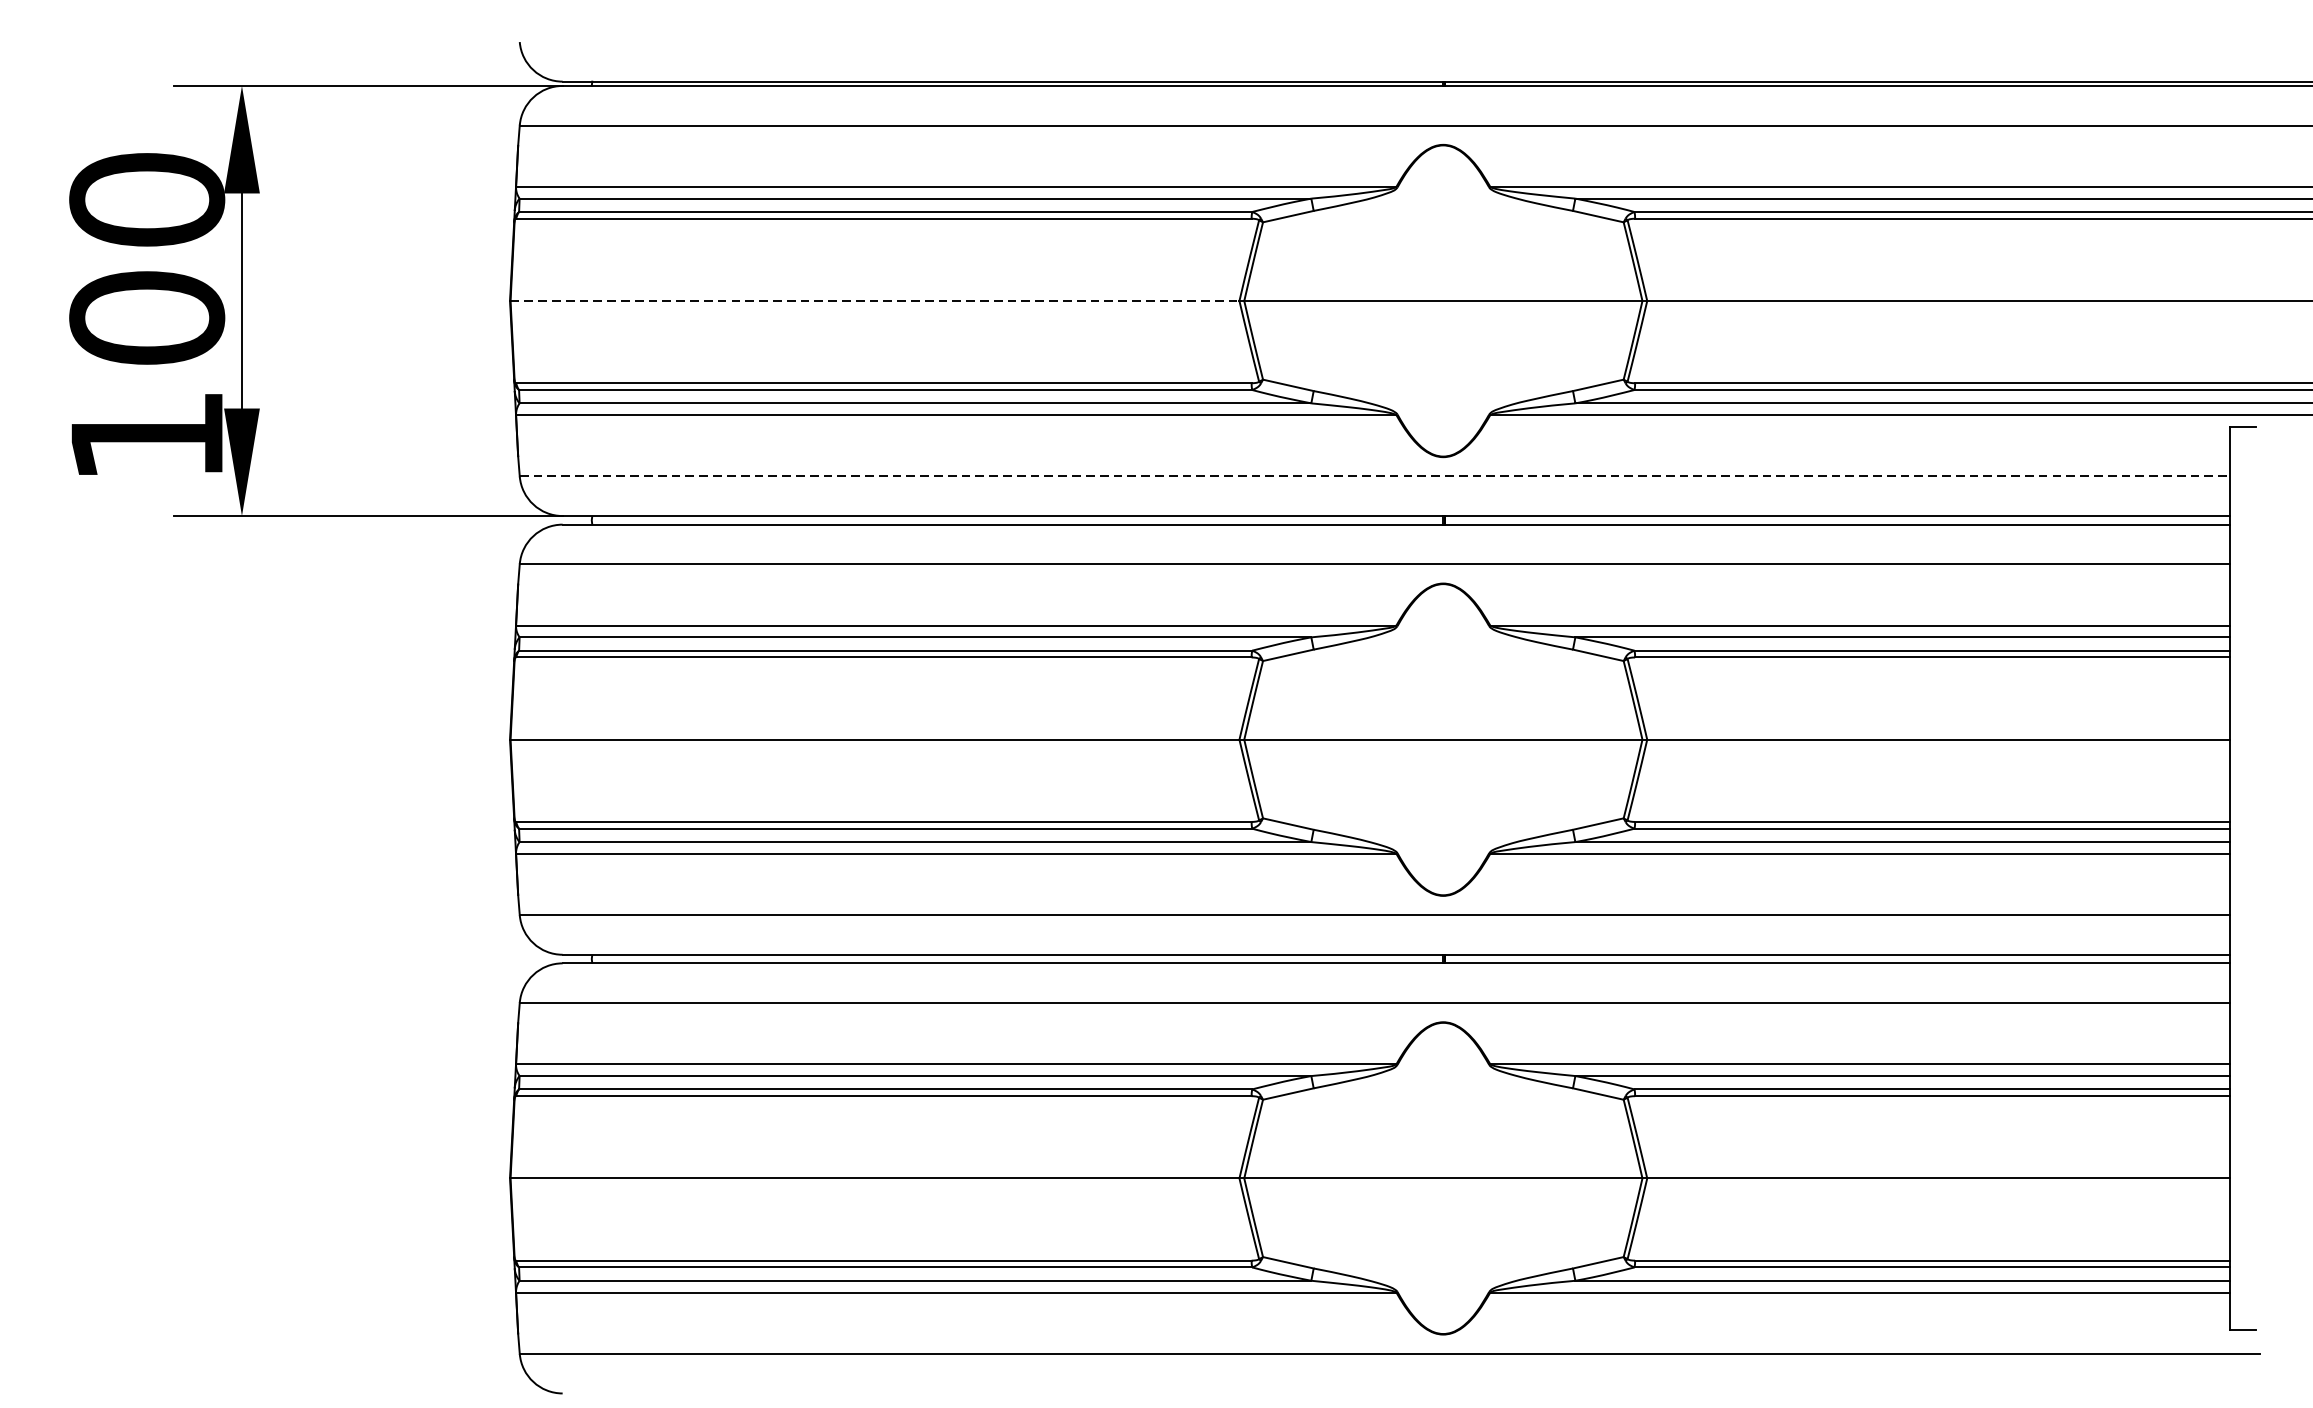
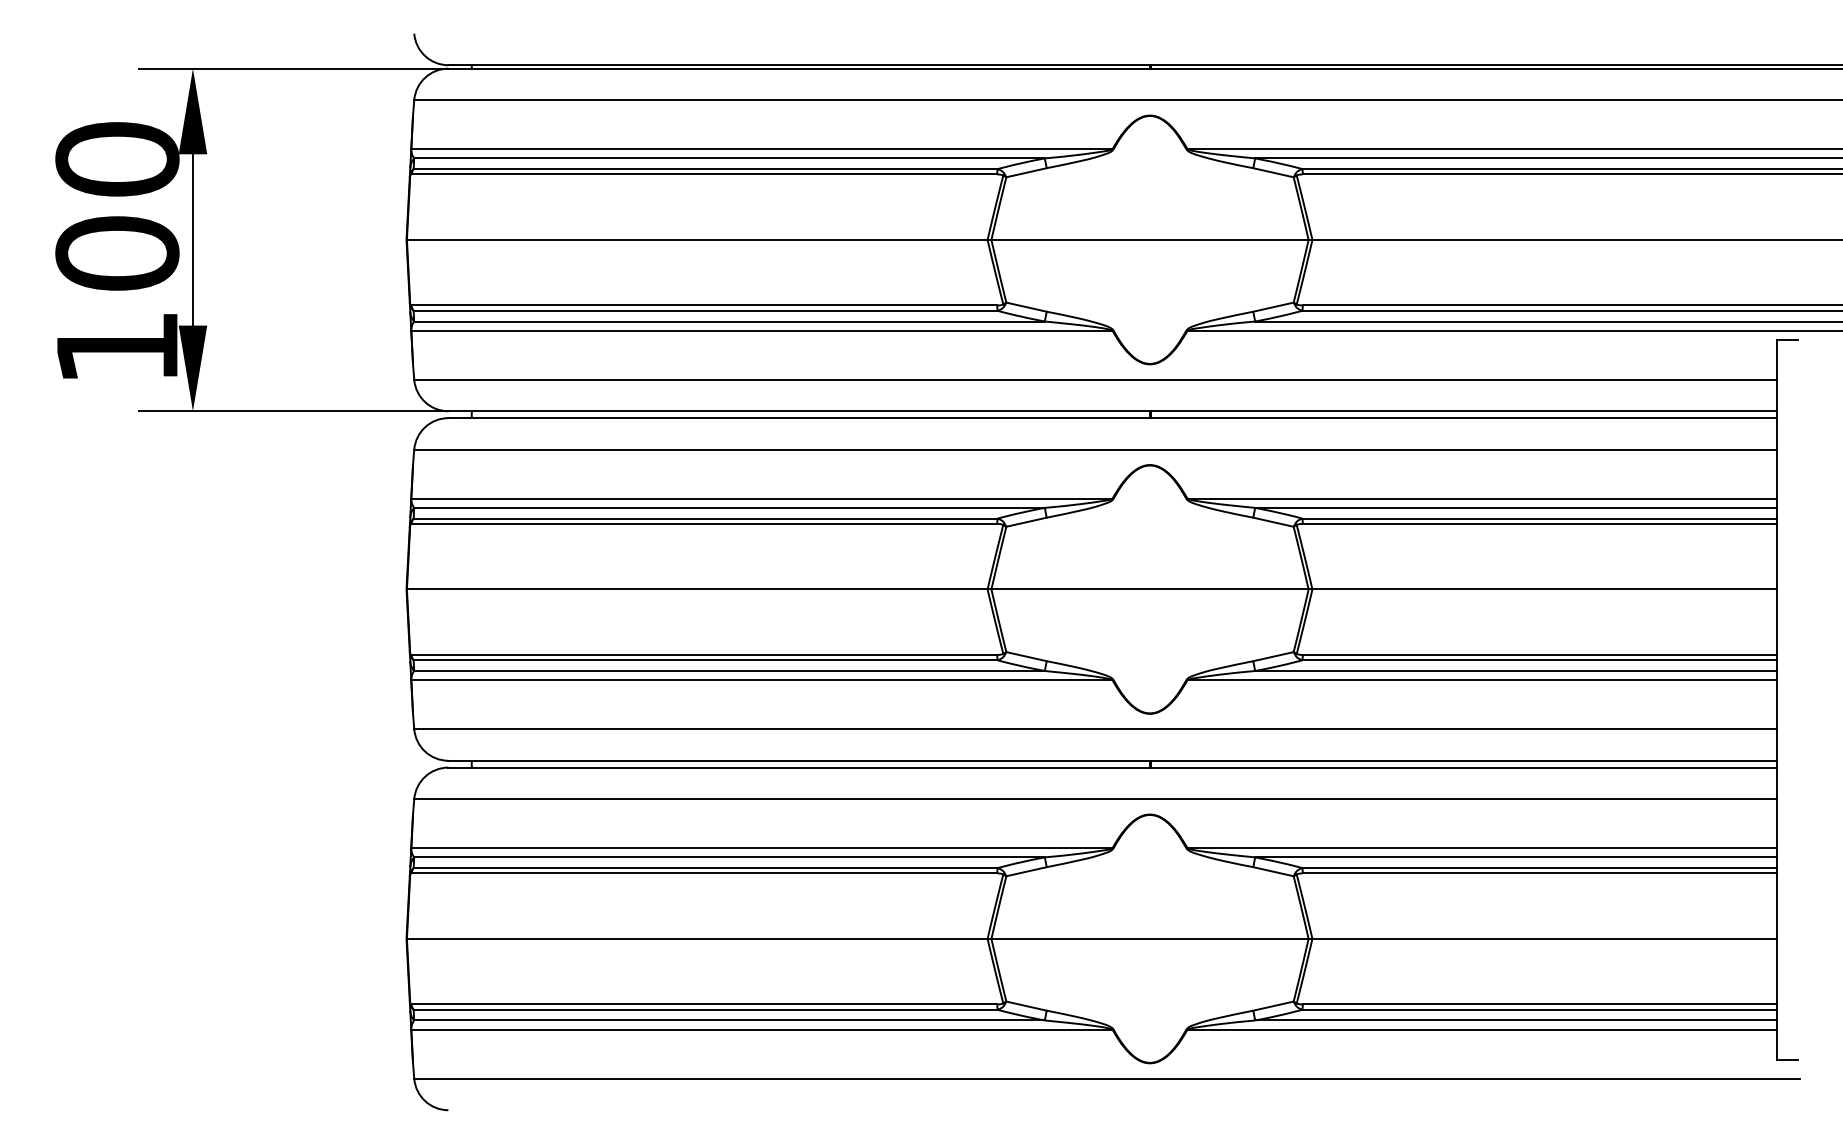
line: (875, 300) -> (697, 239), dashed -> solid
line: (1376, 476) -> (1096, 379), dashed -> solid

